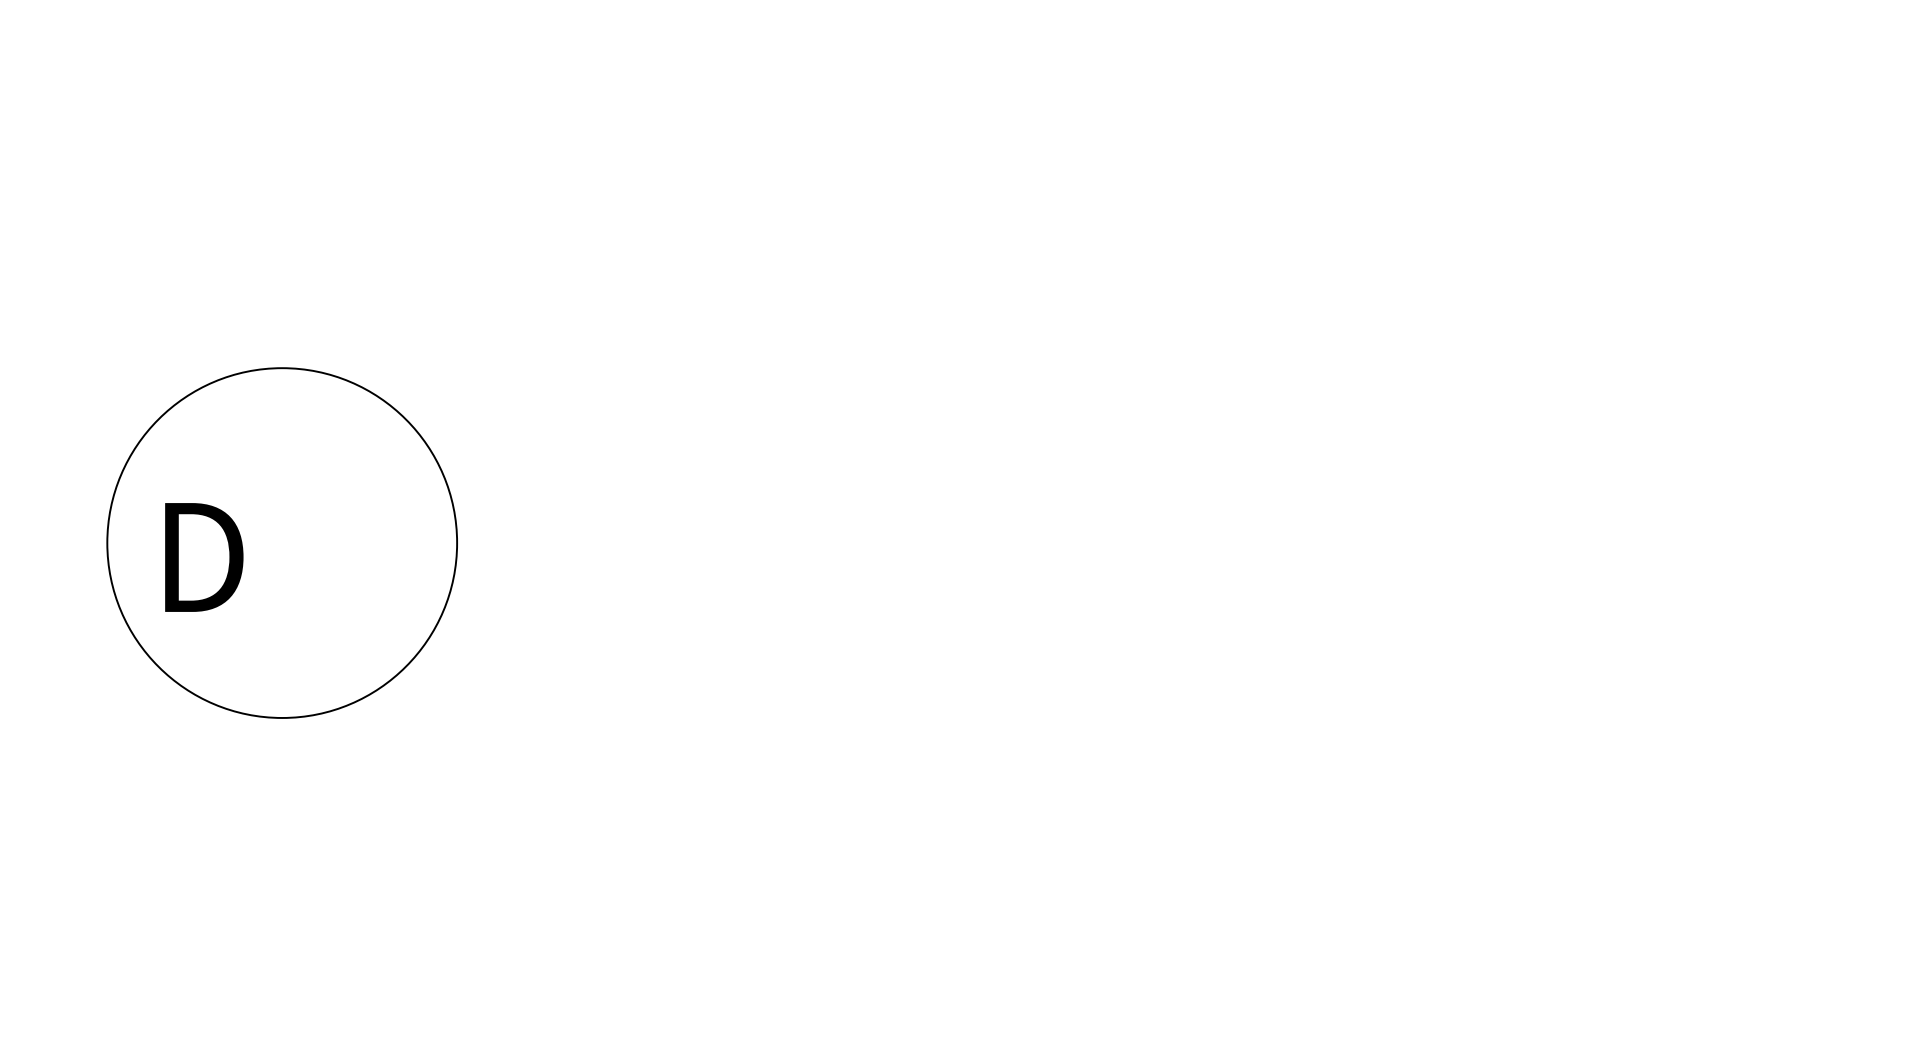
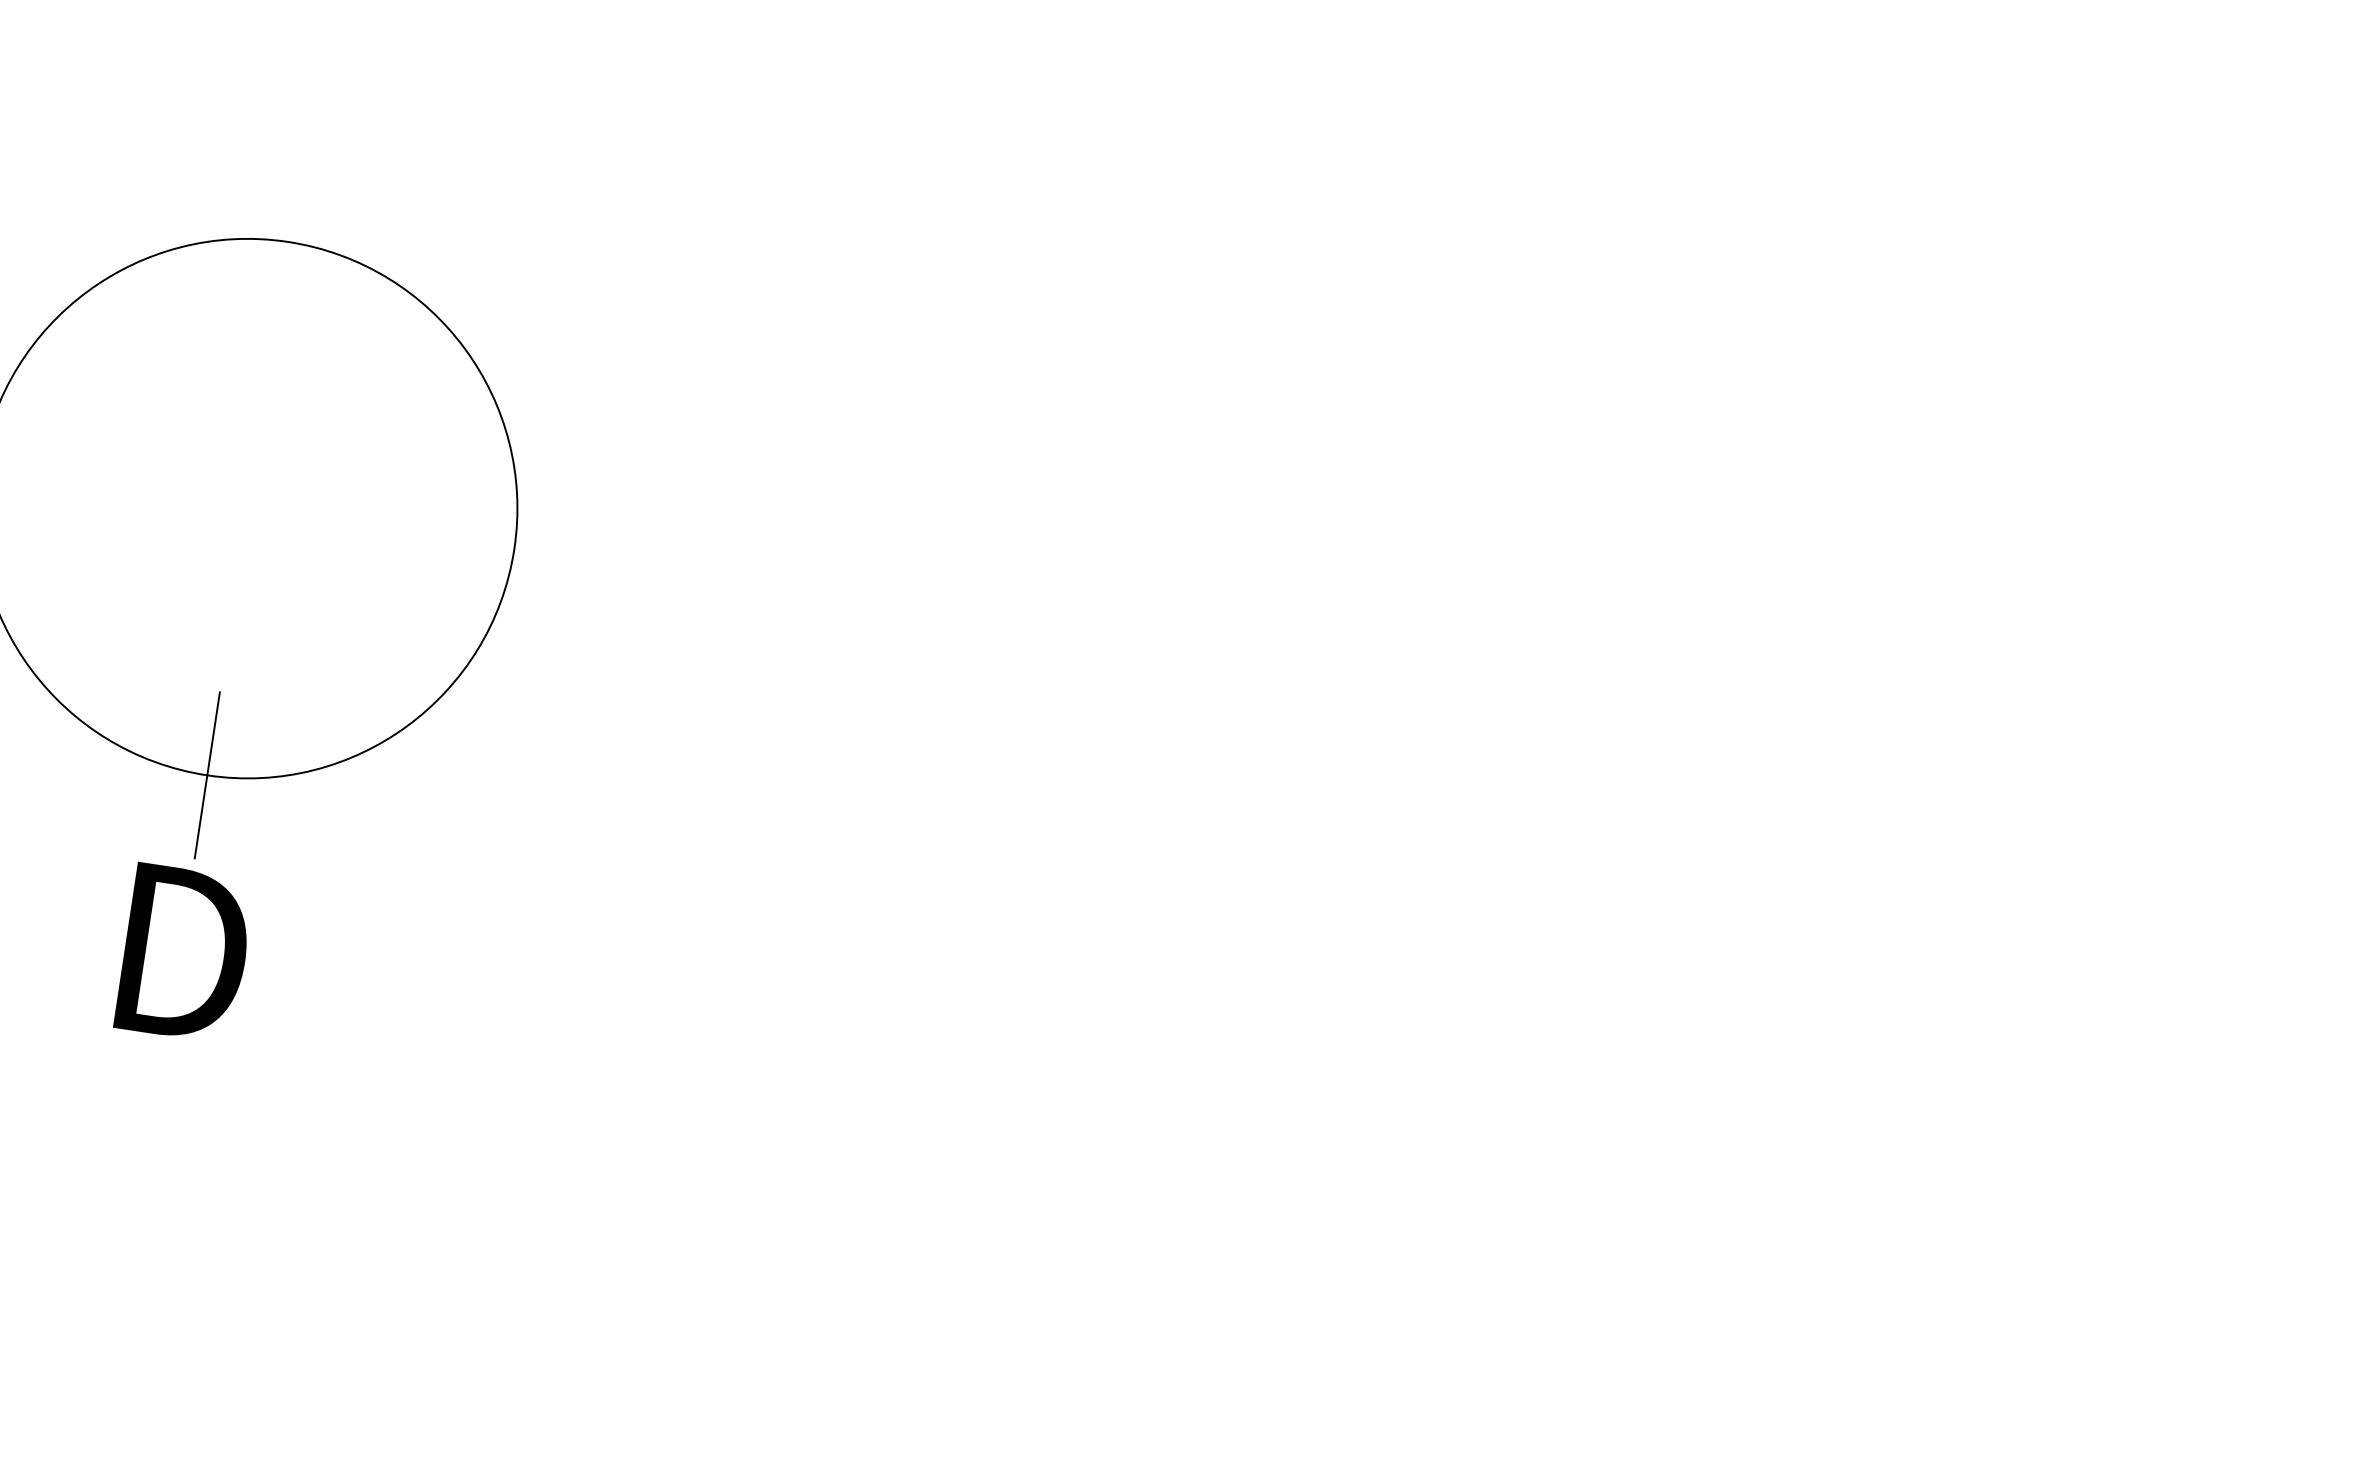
text: (204, 557) -> (185, 953), moved
line: (282, 717) -> (207, 774), added

